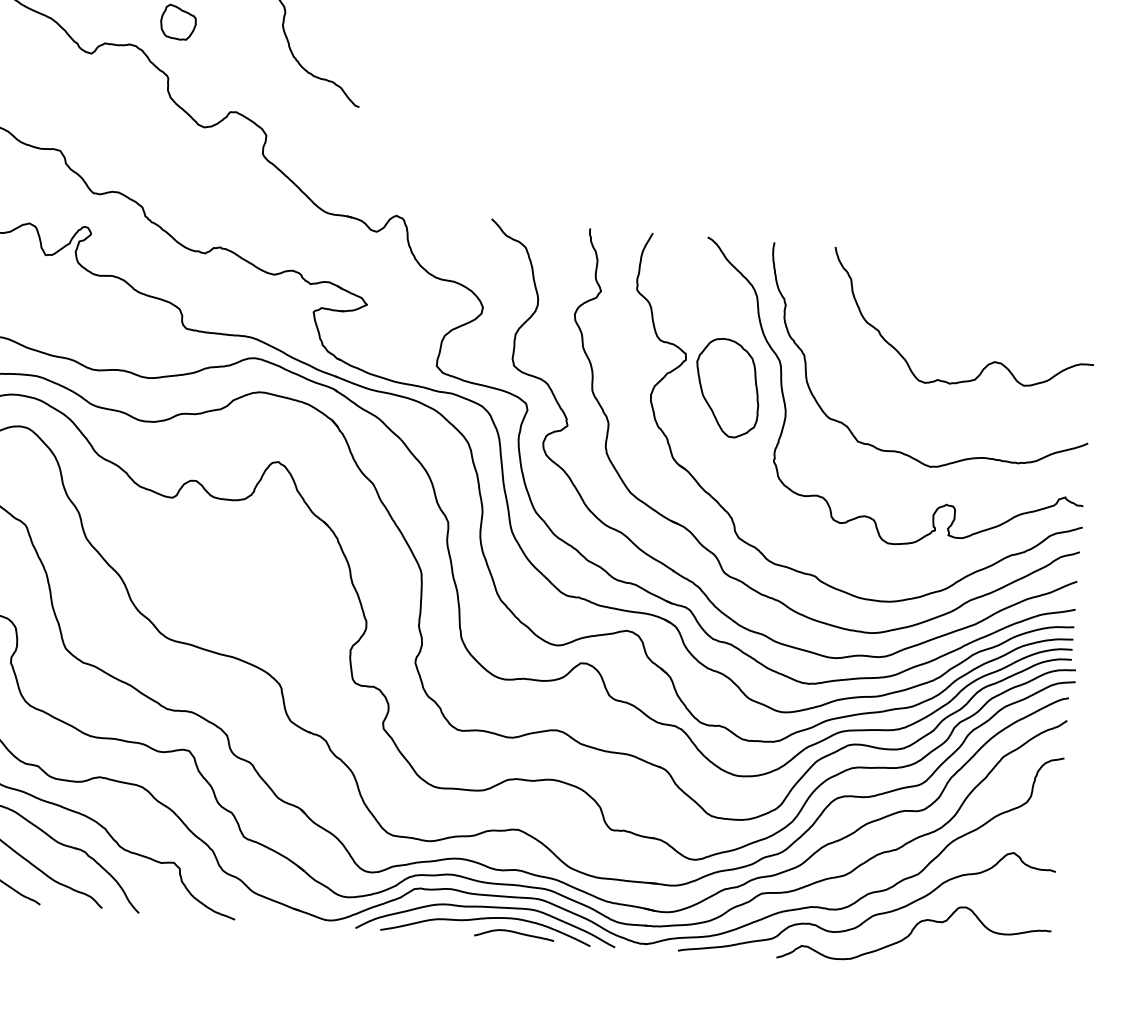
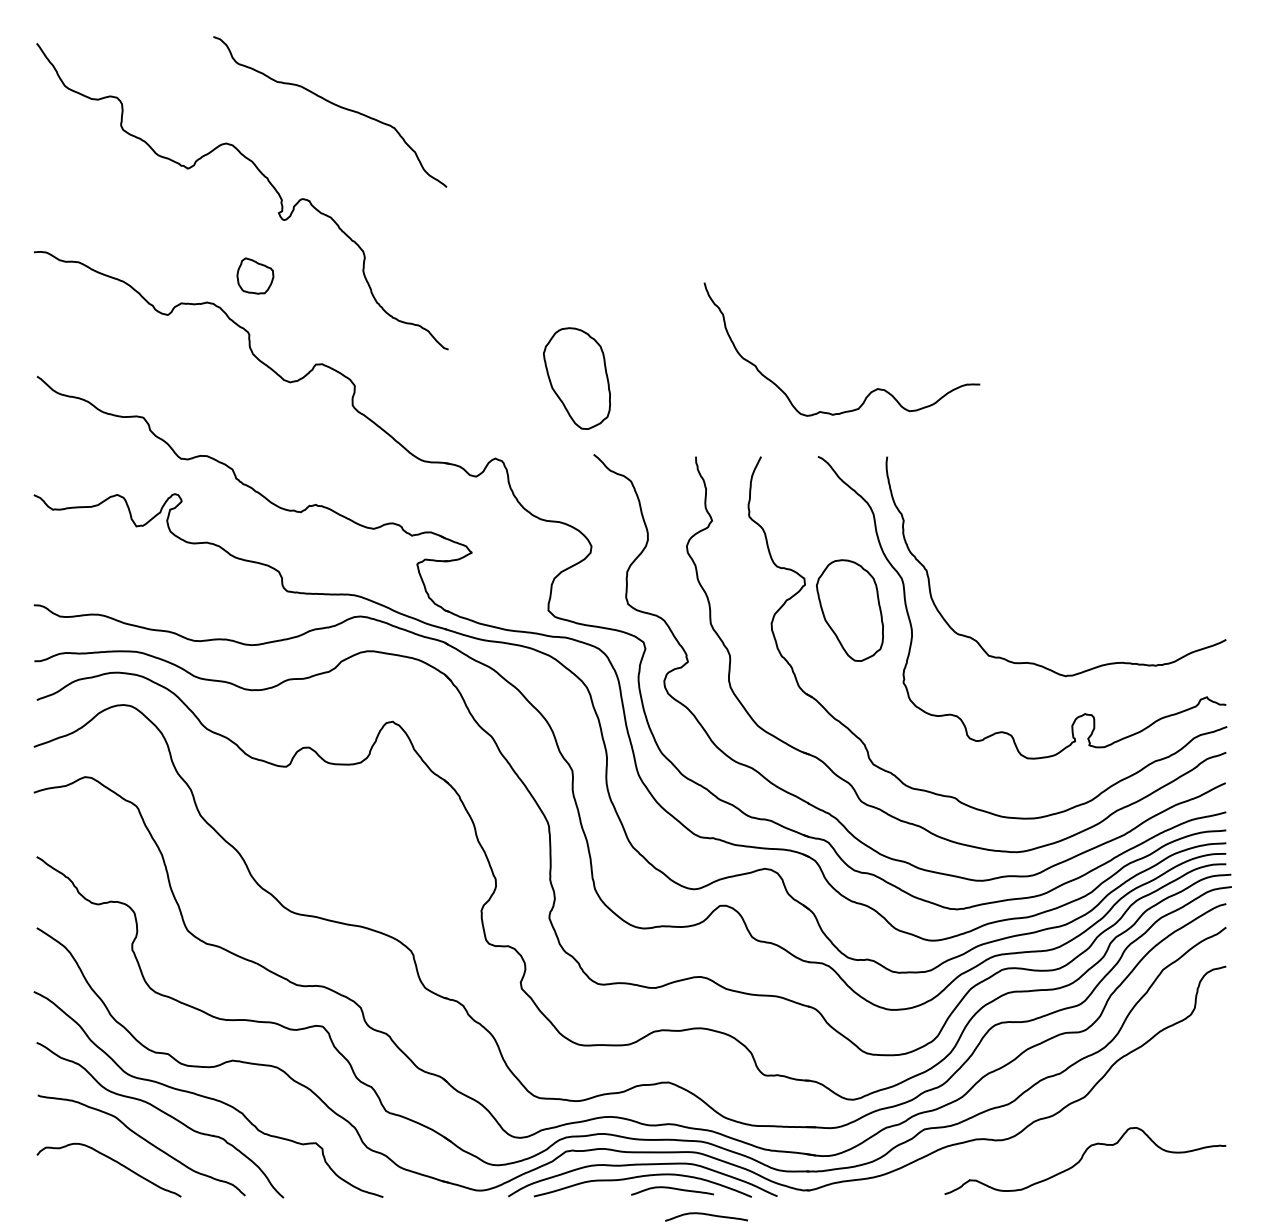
part: (480, 144) -> (576, 378), added
curve: (987, 363) -> (870, 391), moved
curve: (871, 915) -> (1039, 1143), removed
curve: (545, 960) -> (706, 1215), added

